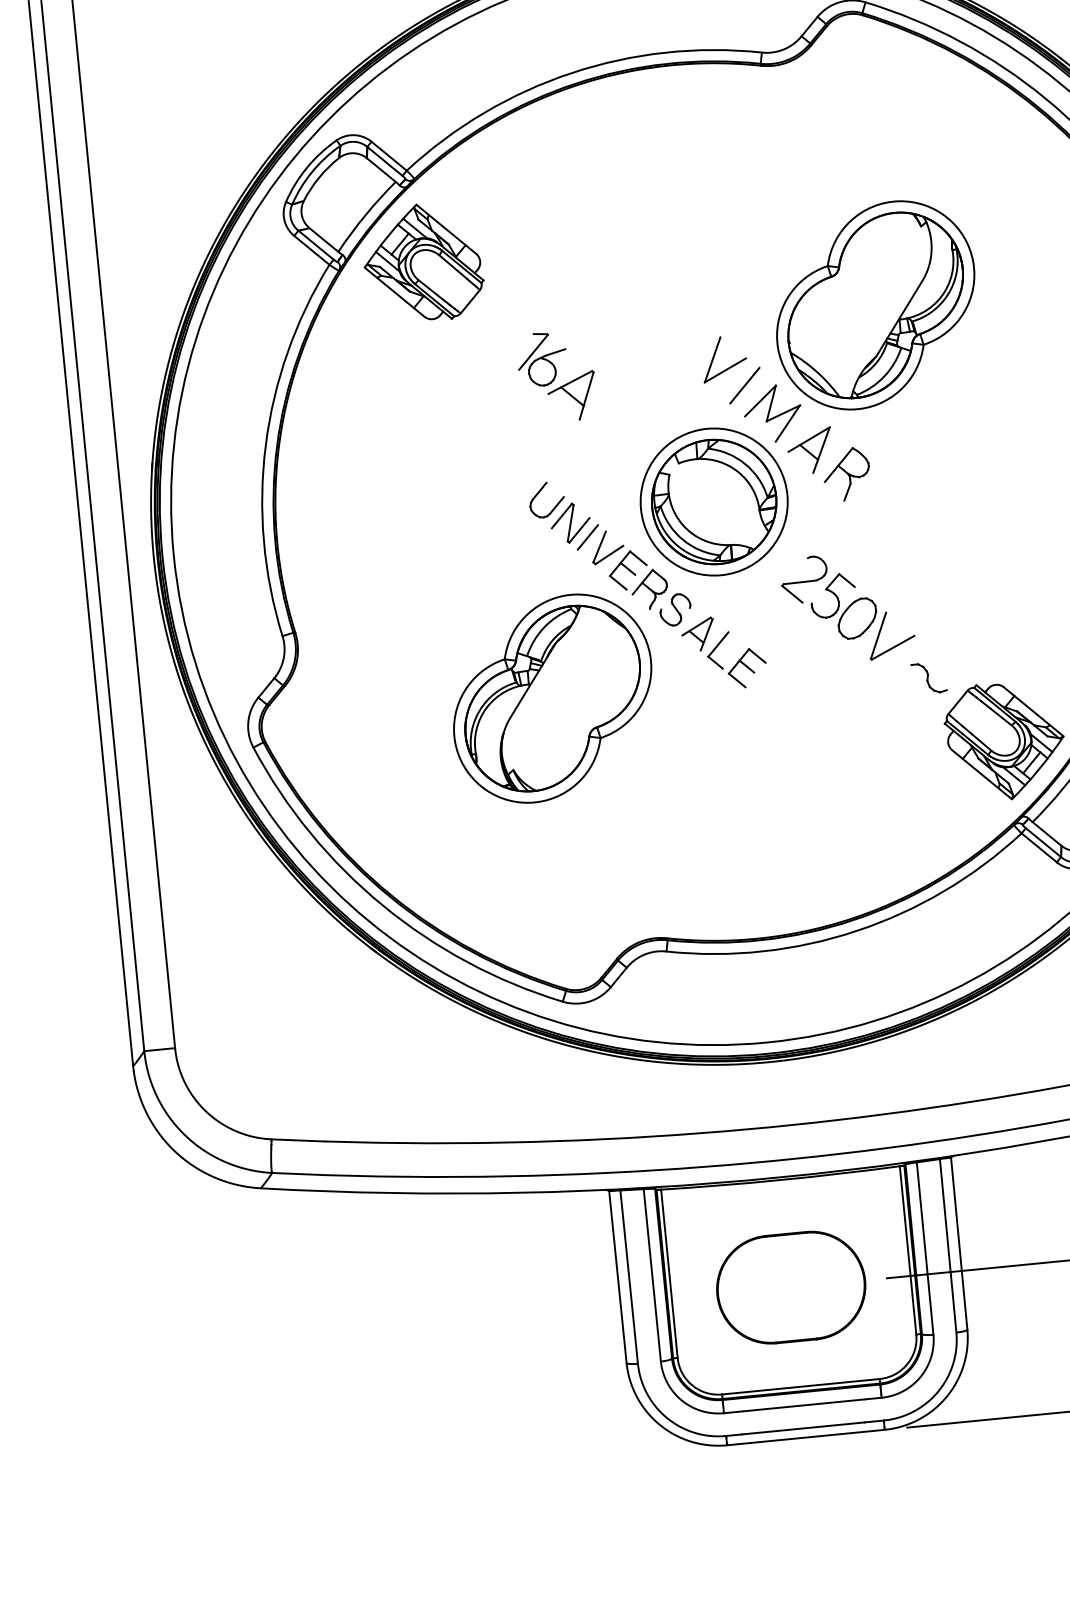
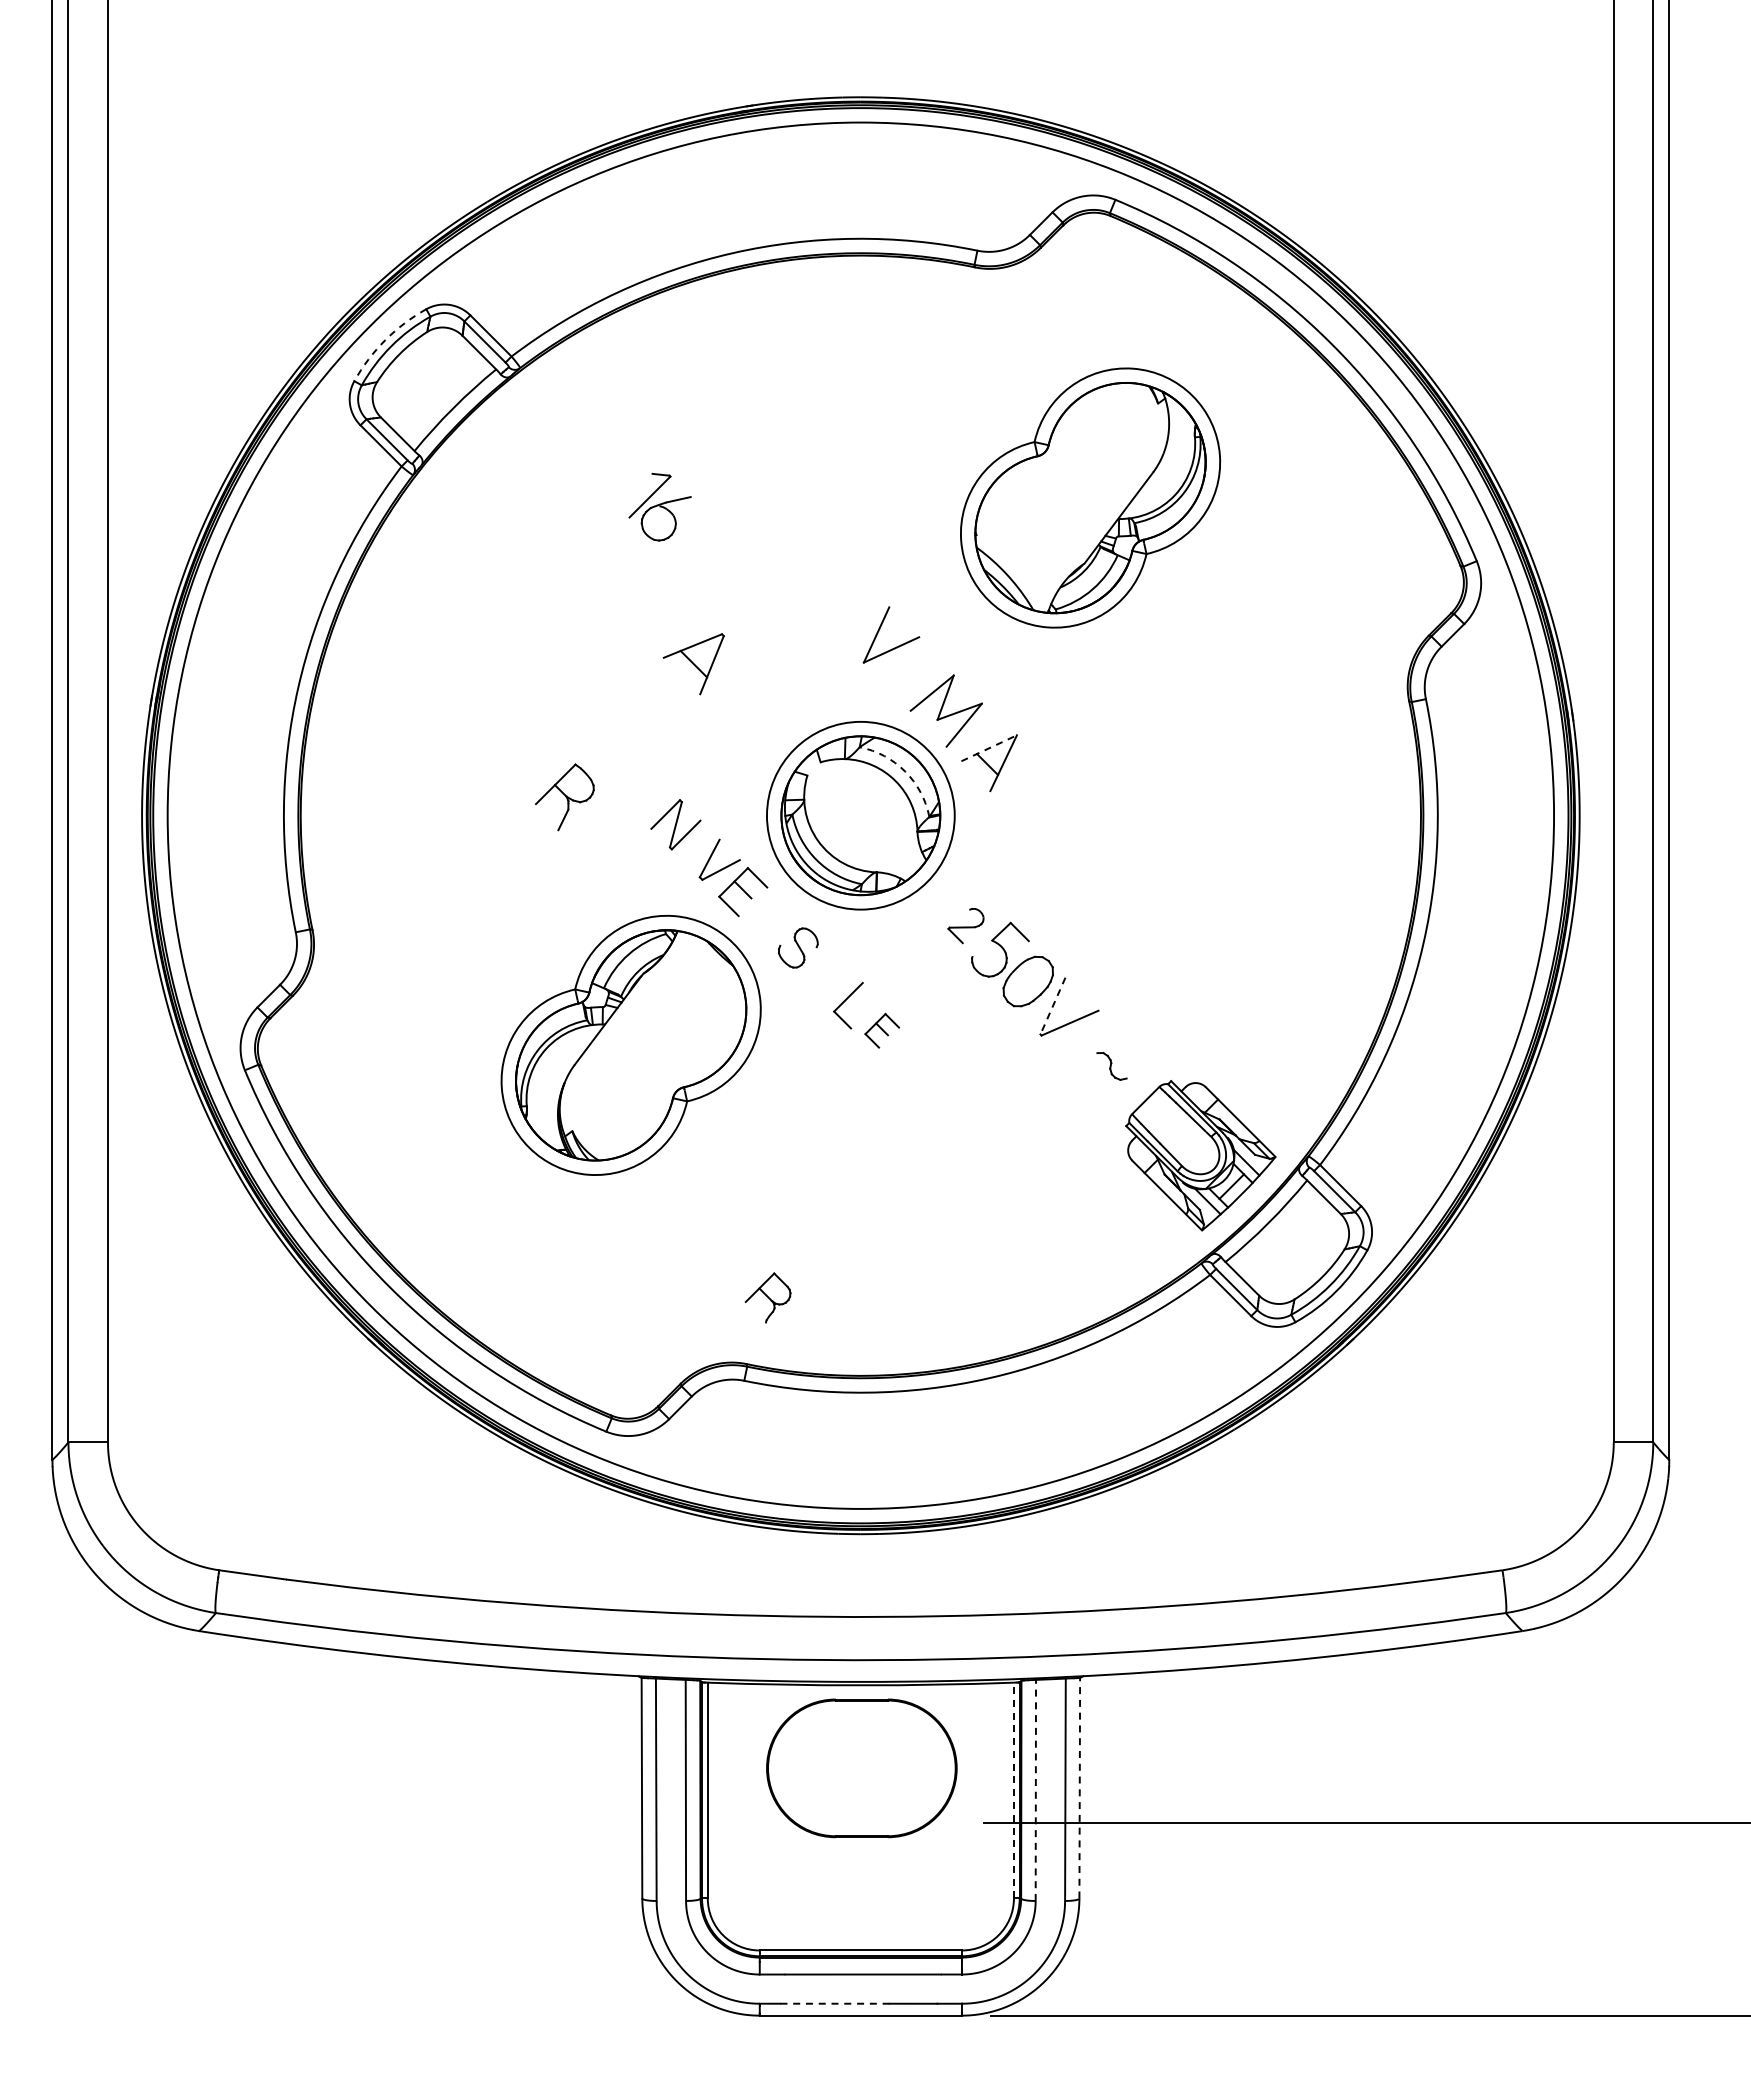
arc: (307, 167) -> (385, 340), solid -> dashed
part: (422, 262) -> (520, 475), removed
part: (875, 304) -> (1090, 497), moved
part: (541, 359) -> (659, 507), moved
line: (744, 385) -> (914, 671), removed
line: (809, 439) -> (989, 748), solid -> dashed
arc: (745, 464) -> (905, 771), solid -> dashed
part: (846, 474) -> (564, 797), moved
part: (539, 493) -> (639, 782), removed
line: (587, 537) -> (695, 844), removed
part: (804, 579) -> (965, 925), size x0.6
part: (649, 589) -> (767, 1297), moved
part: (697, 634) -> (823, 982), removed
line: (878, 636) -> (1052, 1006), solid -> dashed
part: (747, 667) -> (882, 1030), size x0.7
part: (928, 678) -> (1111, 1066), size x0.7
line: (958, 1242) -> (1079, 1787), solid -> dashed
line: (924, 1248) -> (1035, 1790), solid -> dashed
line: (907, 1250) -> (1013, 1790), solid -> dashed
part: (790, 1287) -> (861, 1768), moved
line: (784, 1430) -> (834, 2003), solid -> dashed

